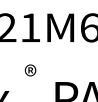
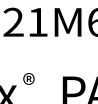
text: (30, 69) -> (28, 78), moved

